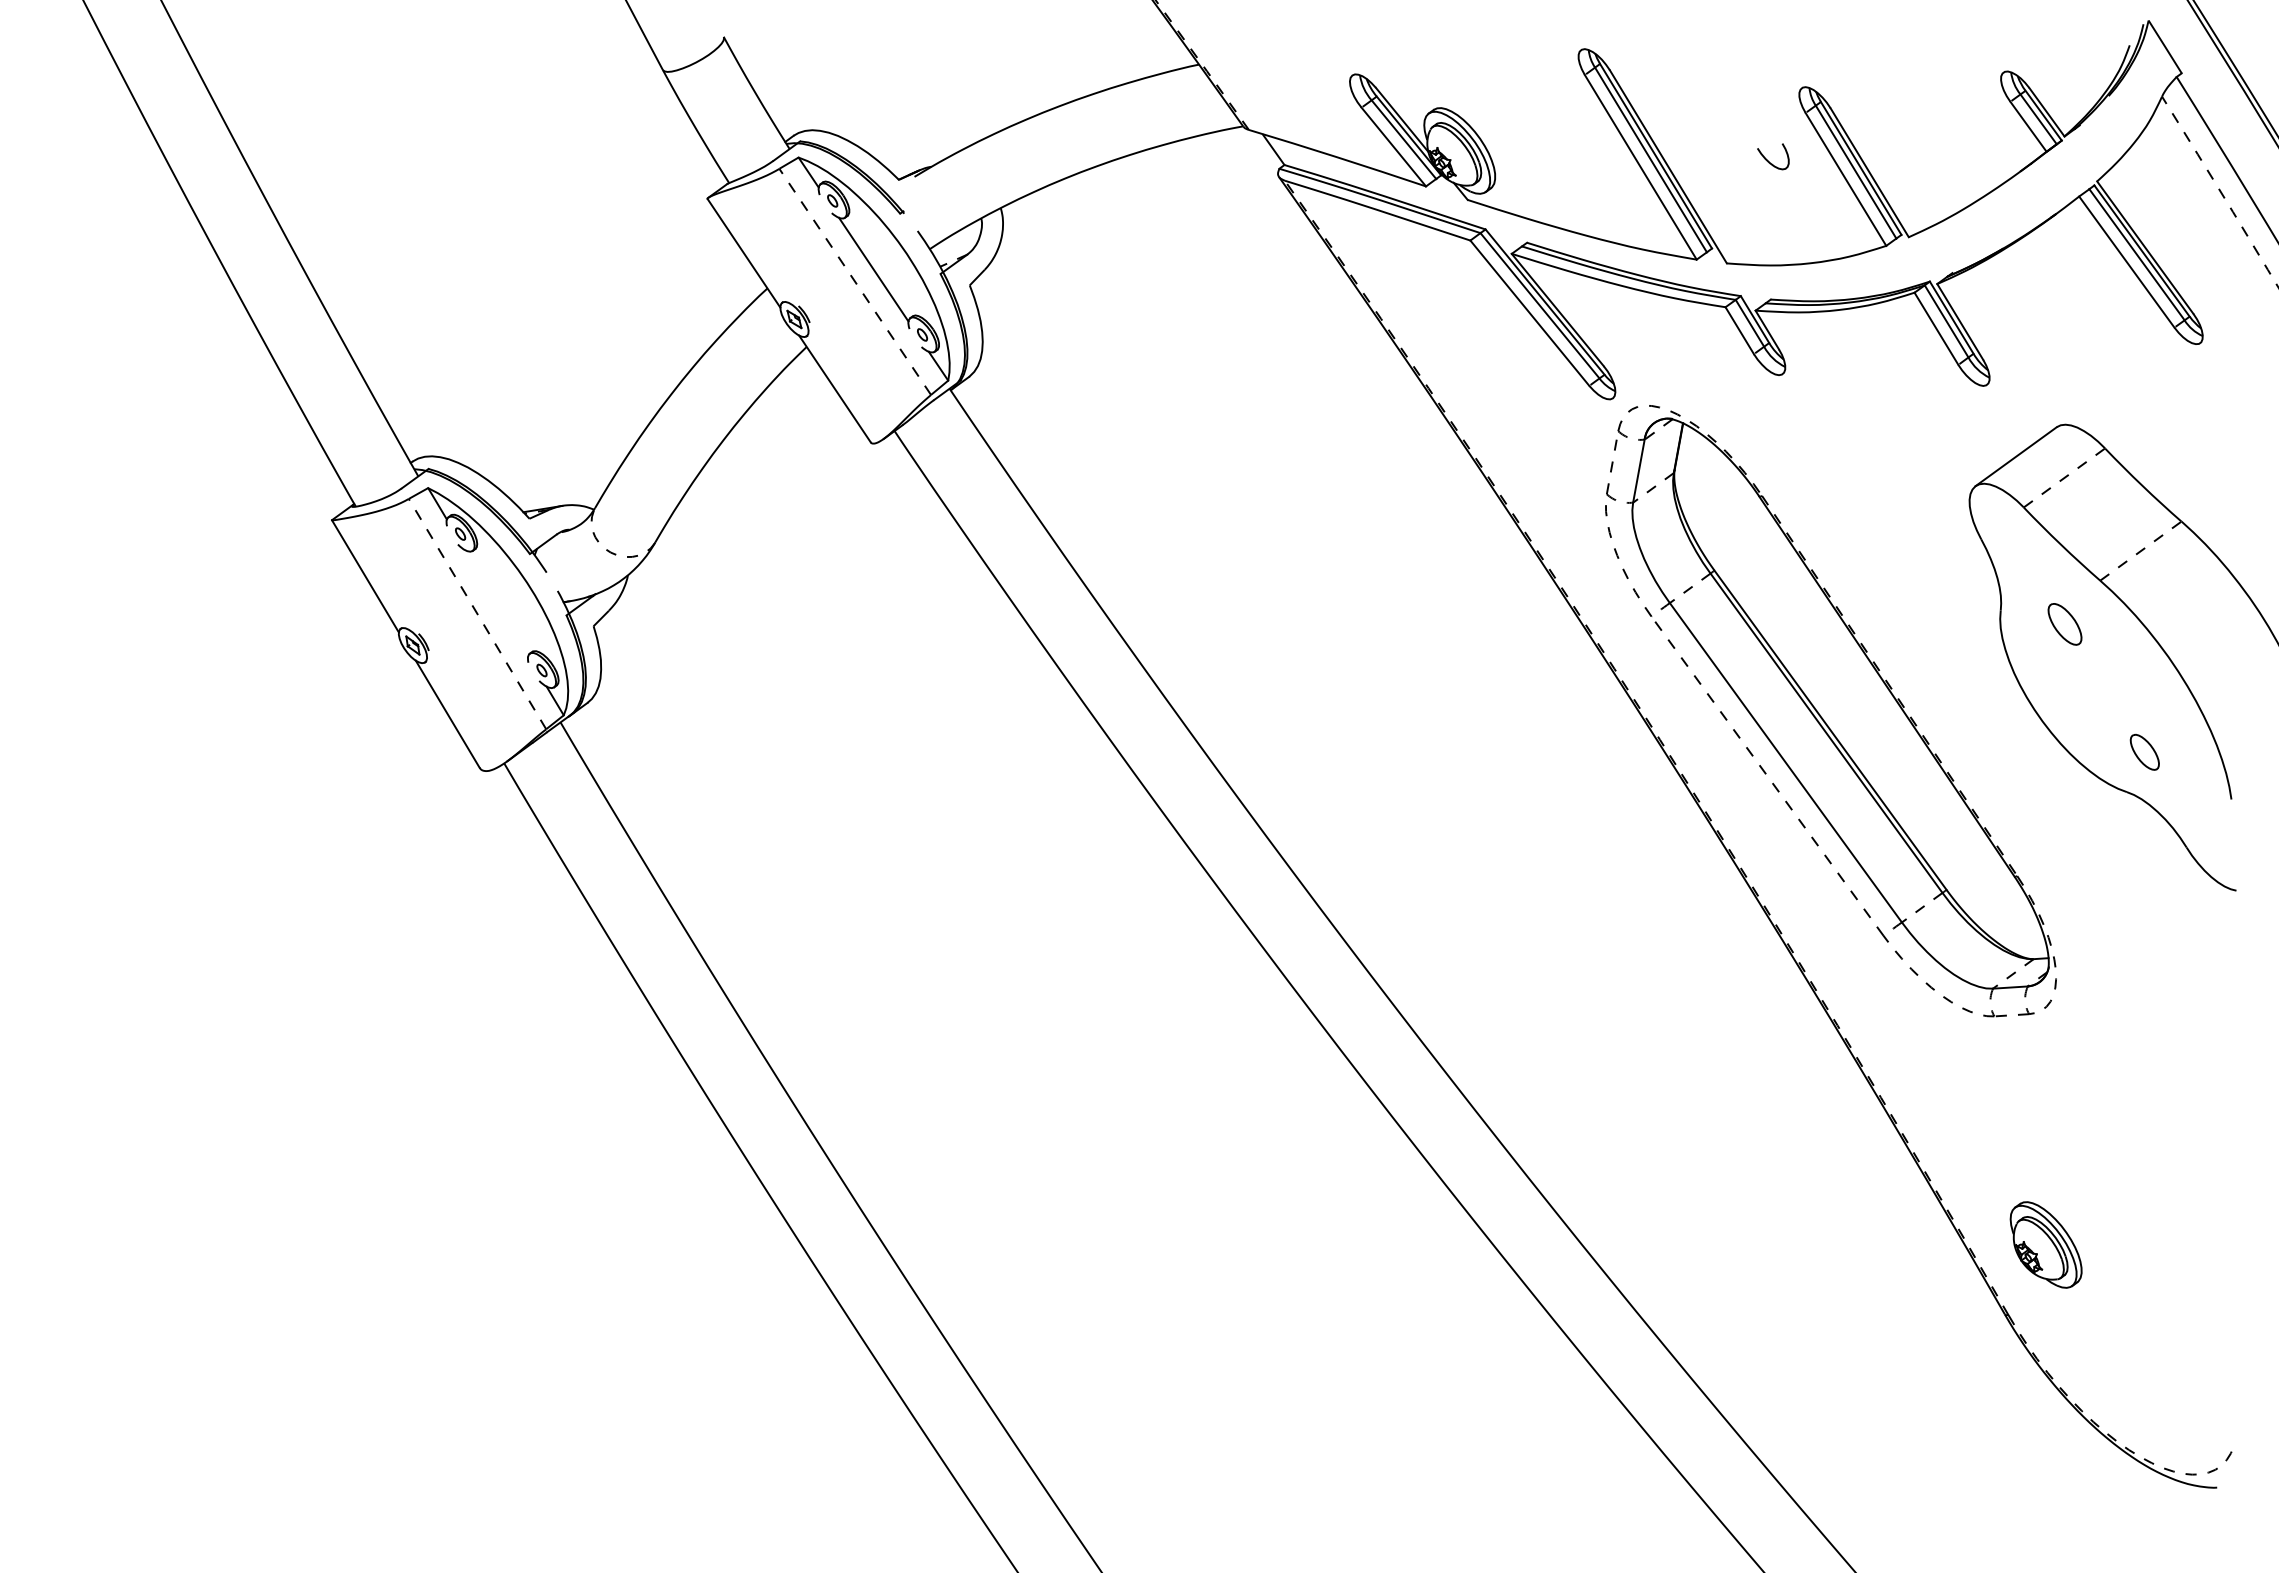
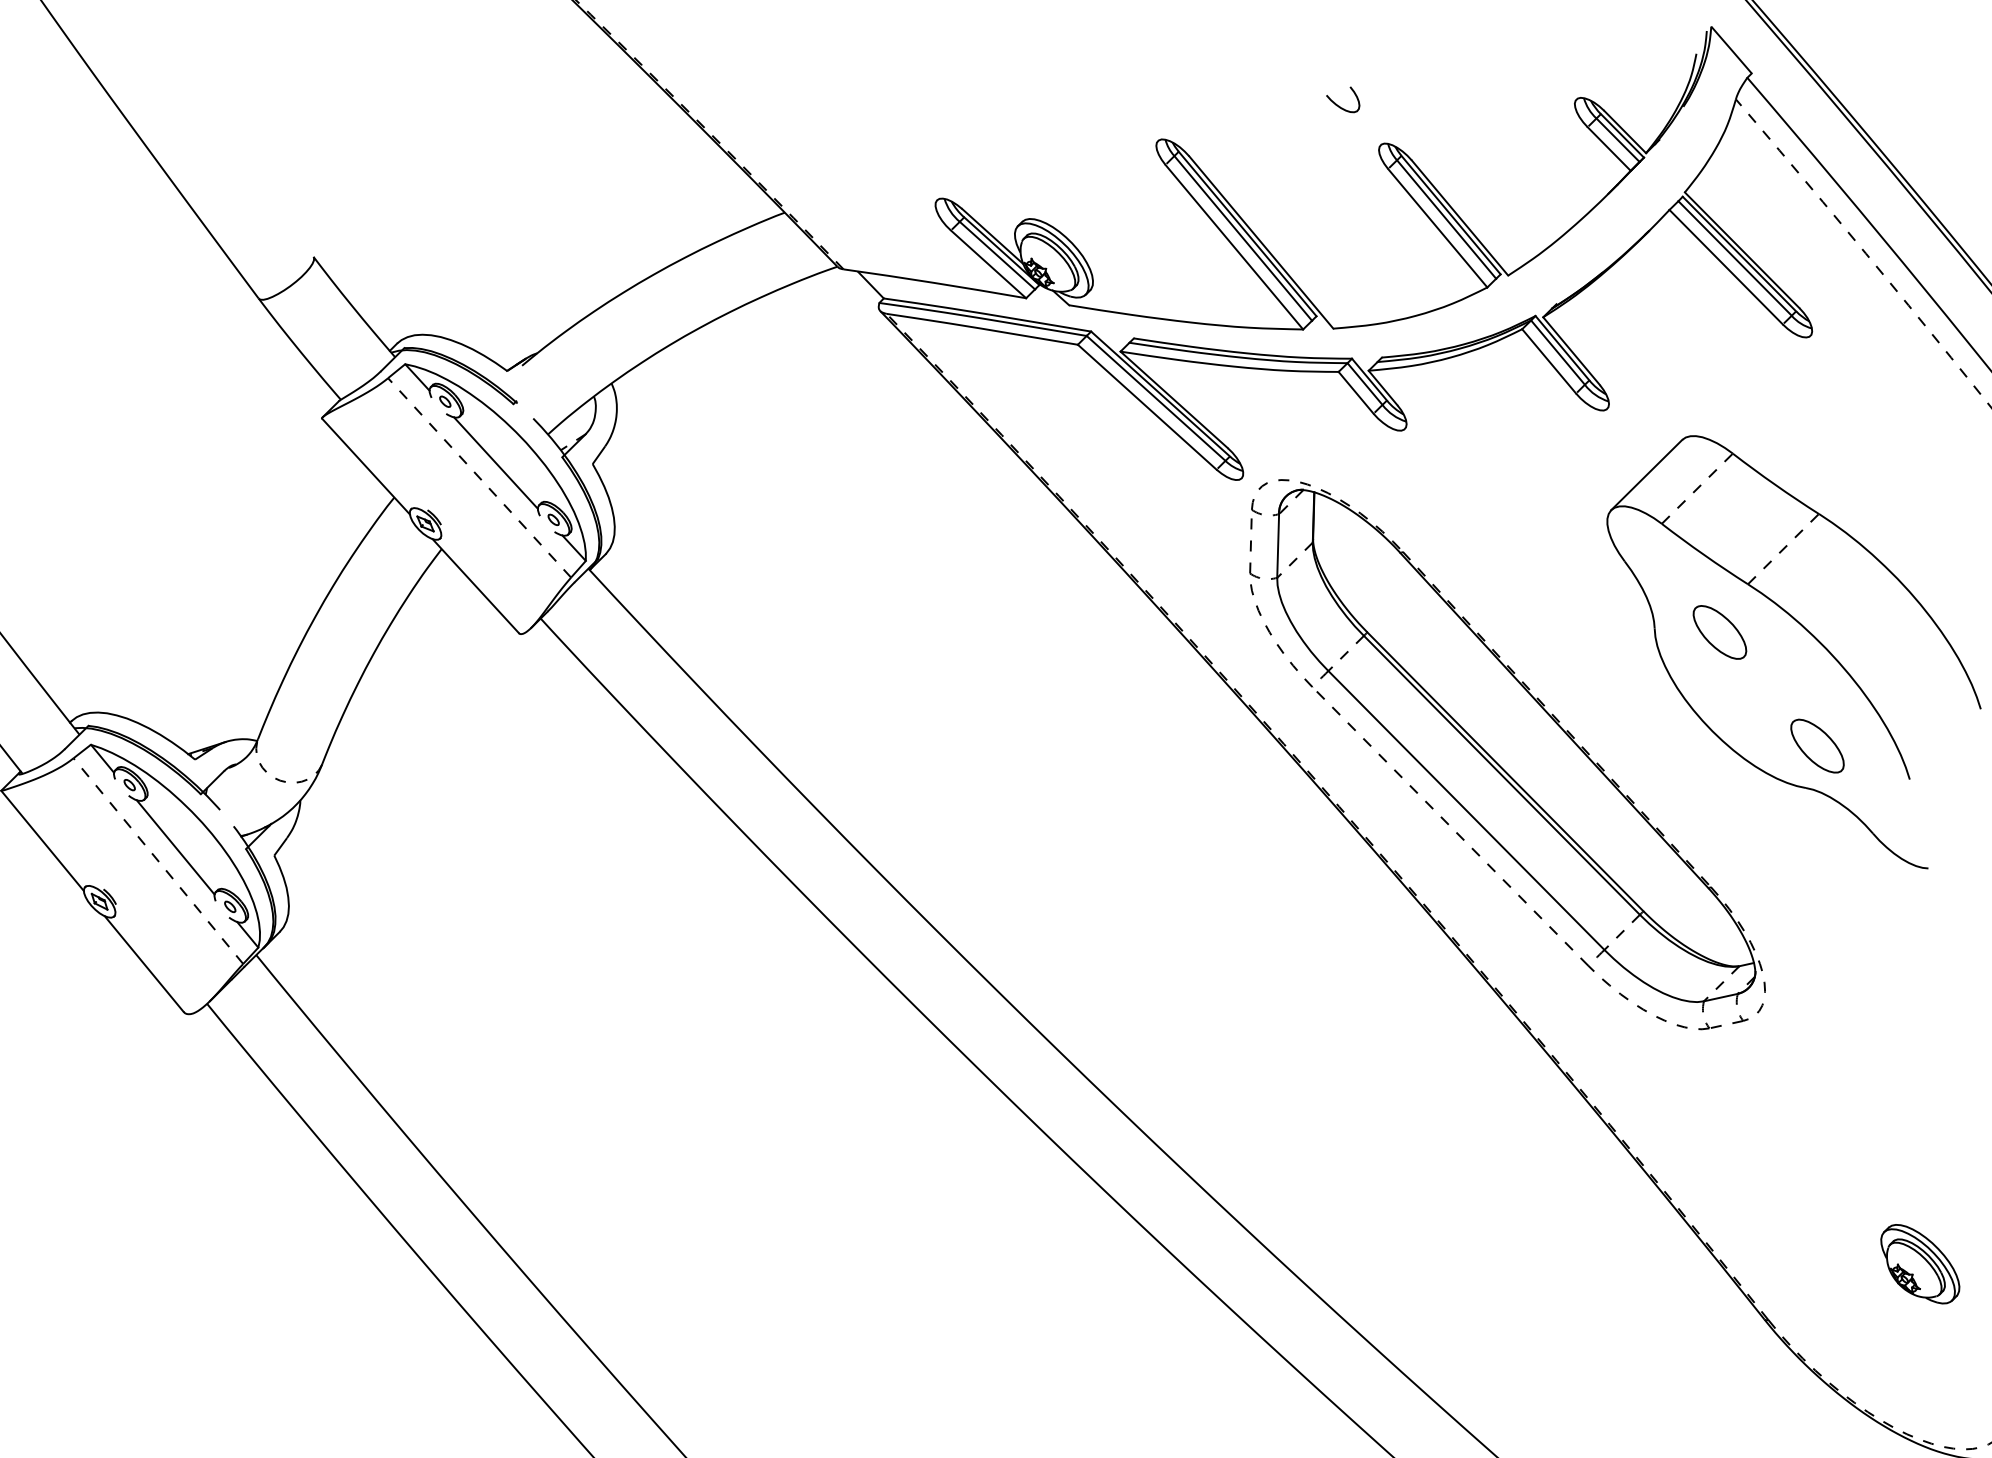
curve: (1768, 160) -> (1339, 105), moved
line: (496, 602) -> (175, 846), added
part: (2064, 624) -> (1719, 632), size x1.43
part: (2144, 752) -> (1817, 746), size x1.67
part: (2045, 1244) -> (1919, 1263), moved

